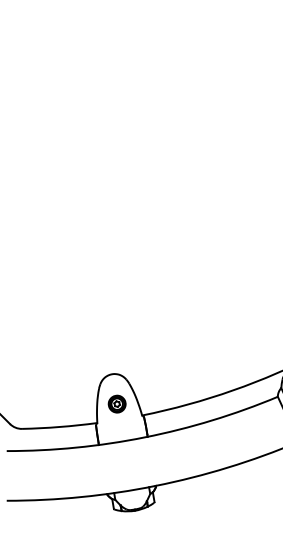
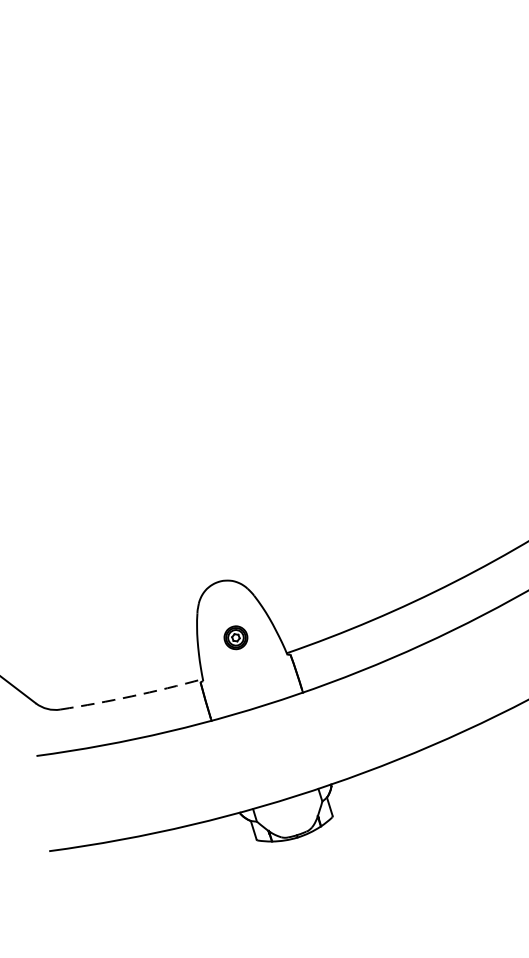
part: (116, 403) -> (234, 636), size x0.7
arc: (59, 427) -> (131, 697), solid -> dashed

